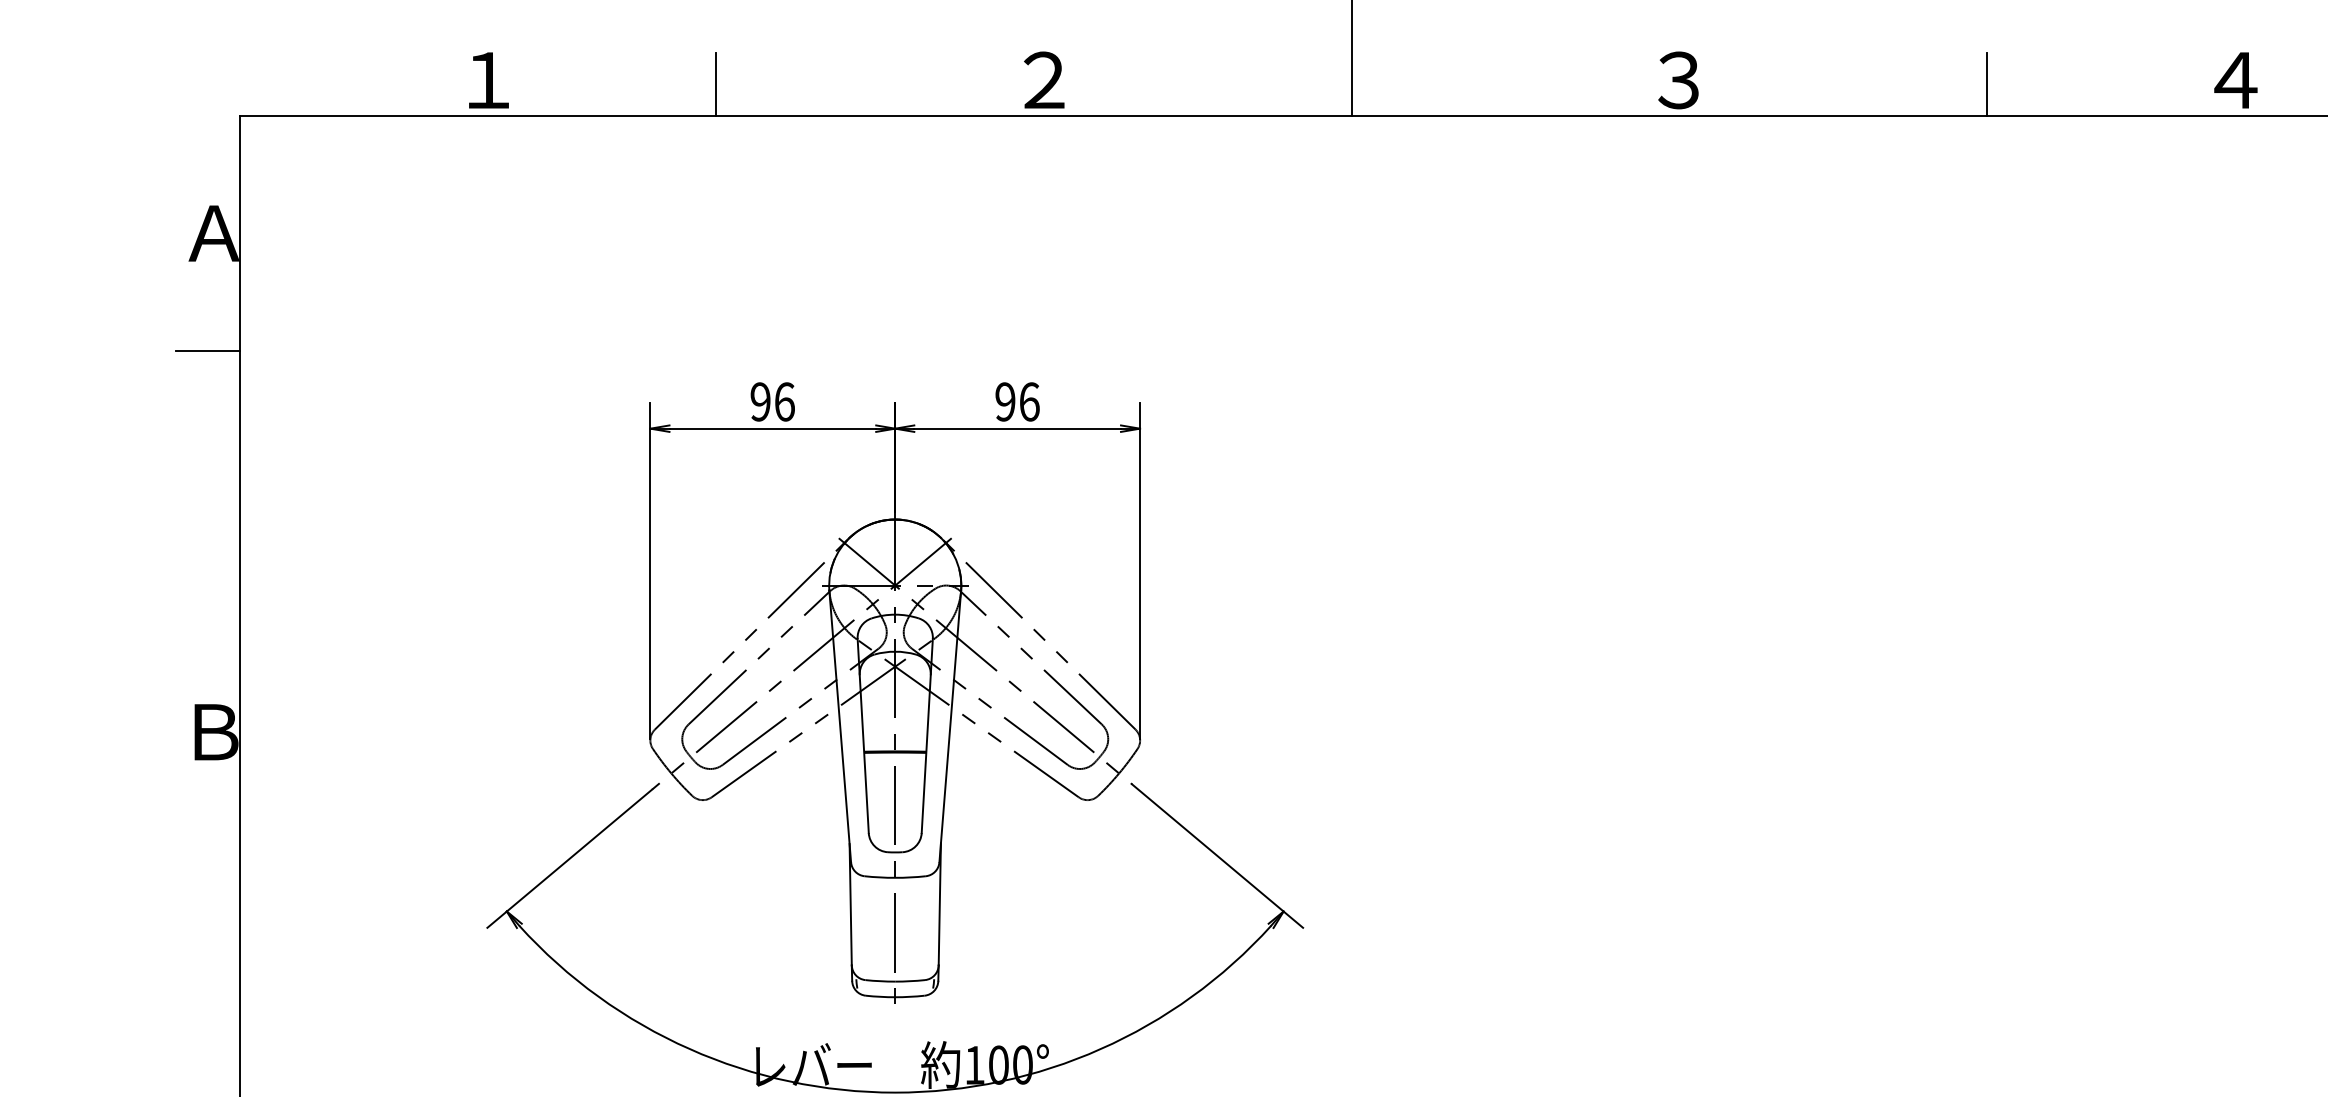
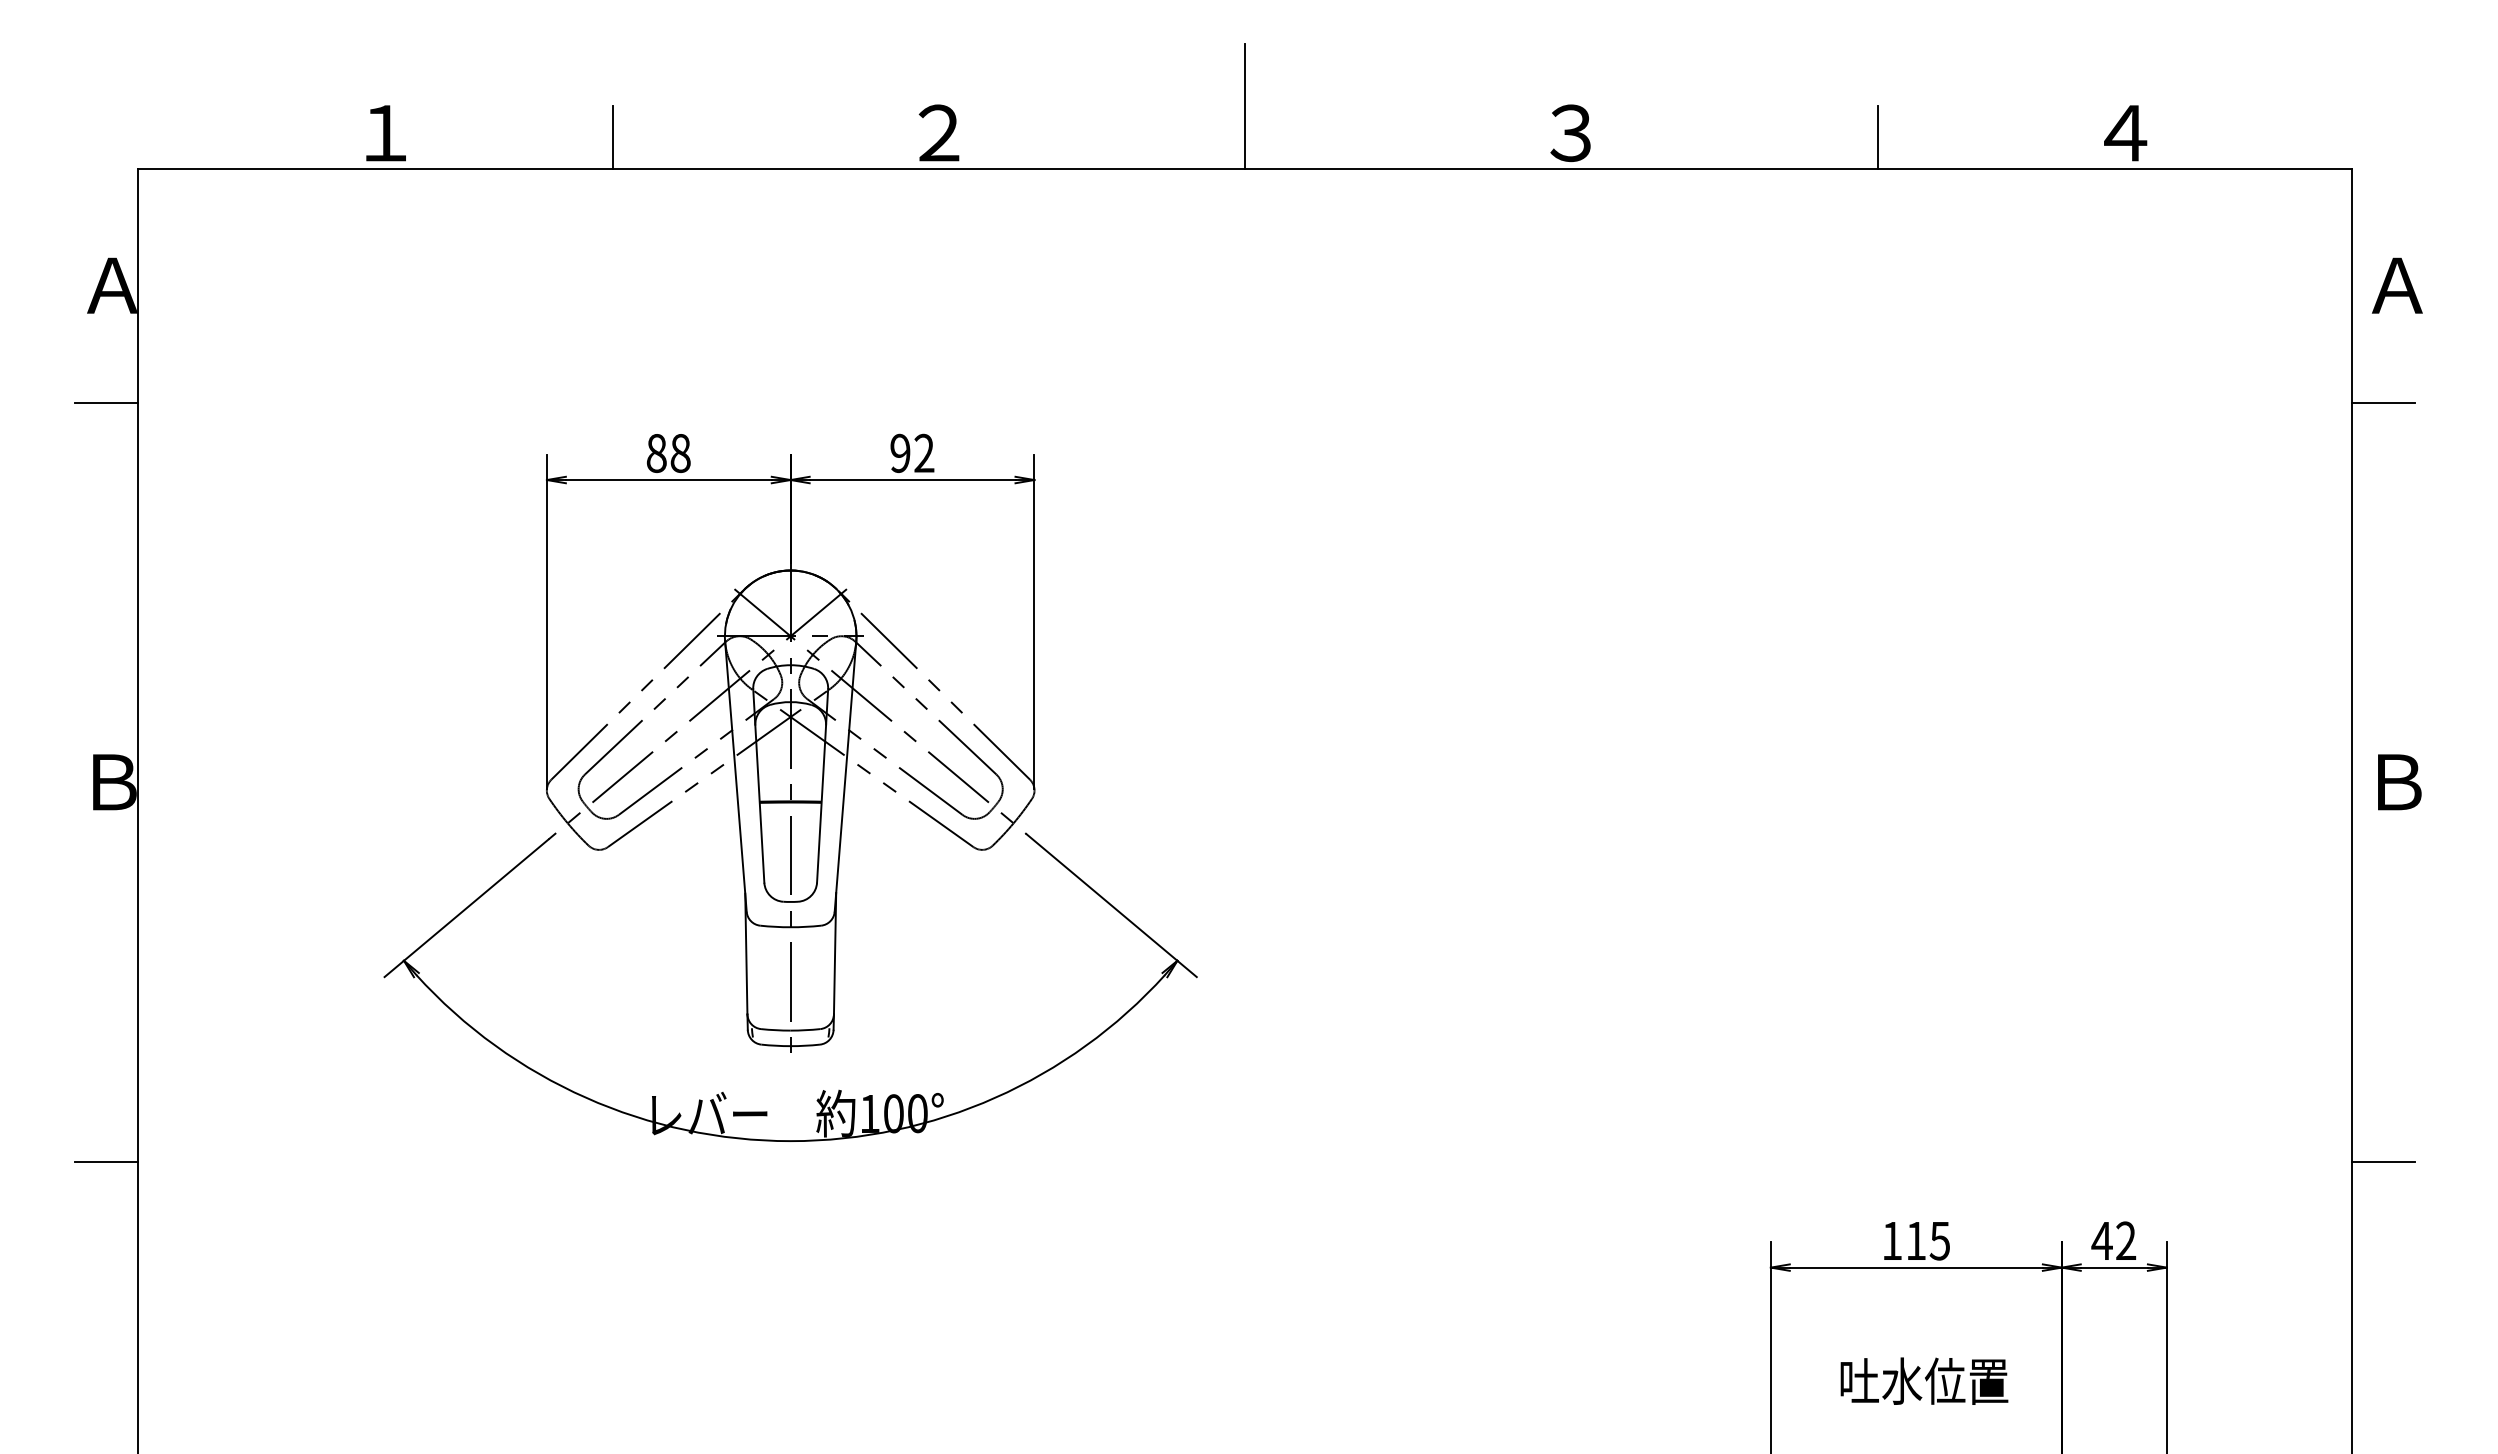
text: (772, 402) -> (668, 453), 96 -> 88
text: (1029, 402) -> (924, 453), 96 -> 92

